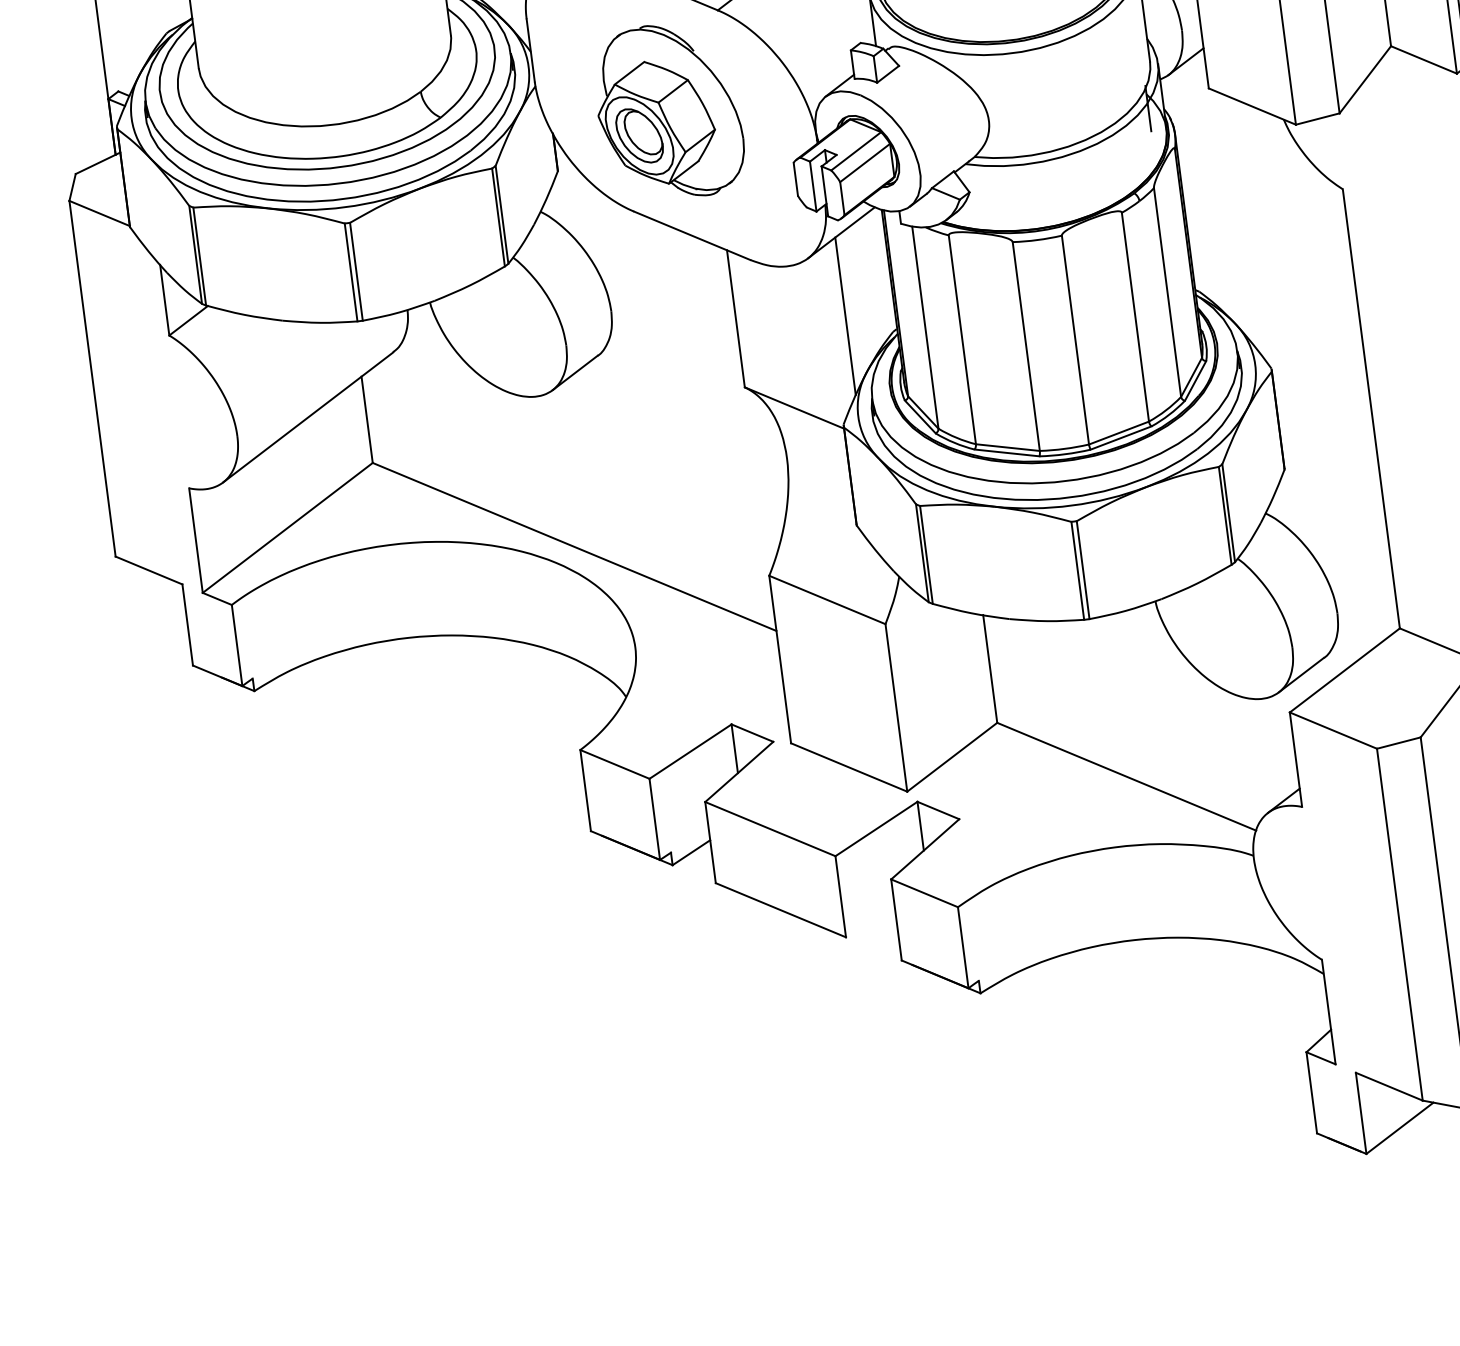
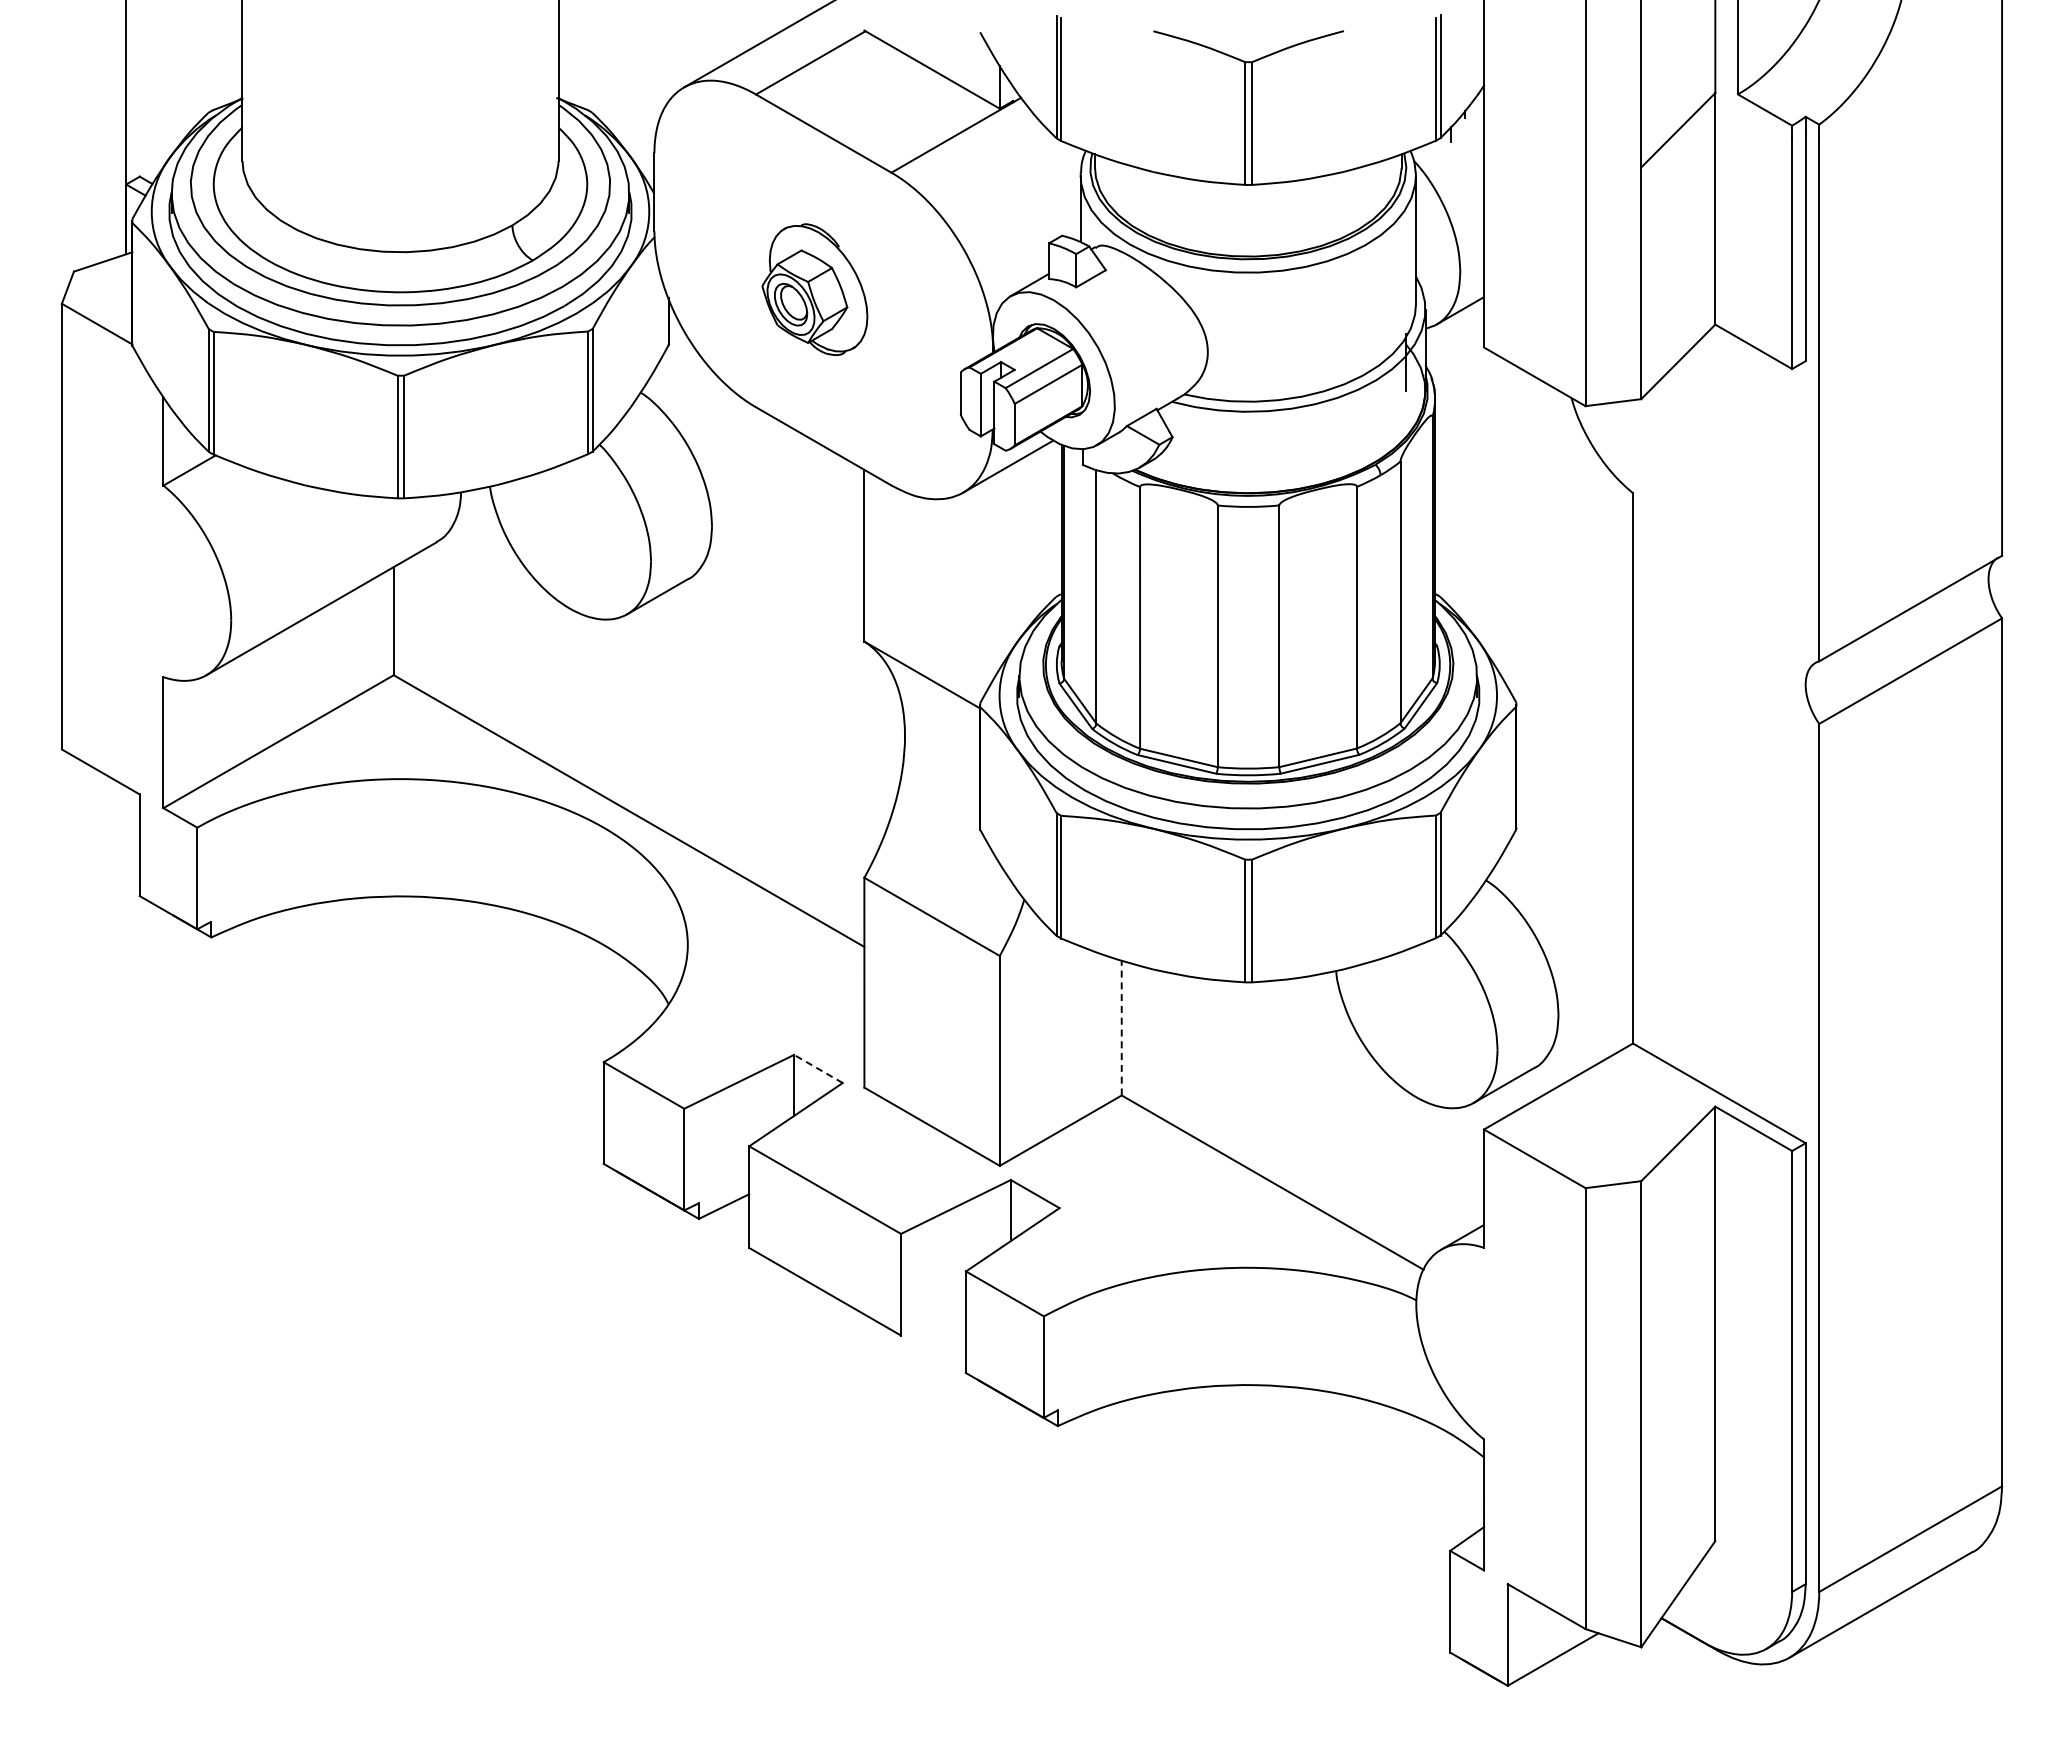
part: (668, 111) -> (814, 289), size x0.6
line: (845, 315) -> (999, 569), removed
line: (990, 668) -> (1121, 1027), solid -> dashed
line: (752, 732) -> (818, 1068), solid -> dashed

